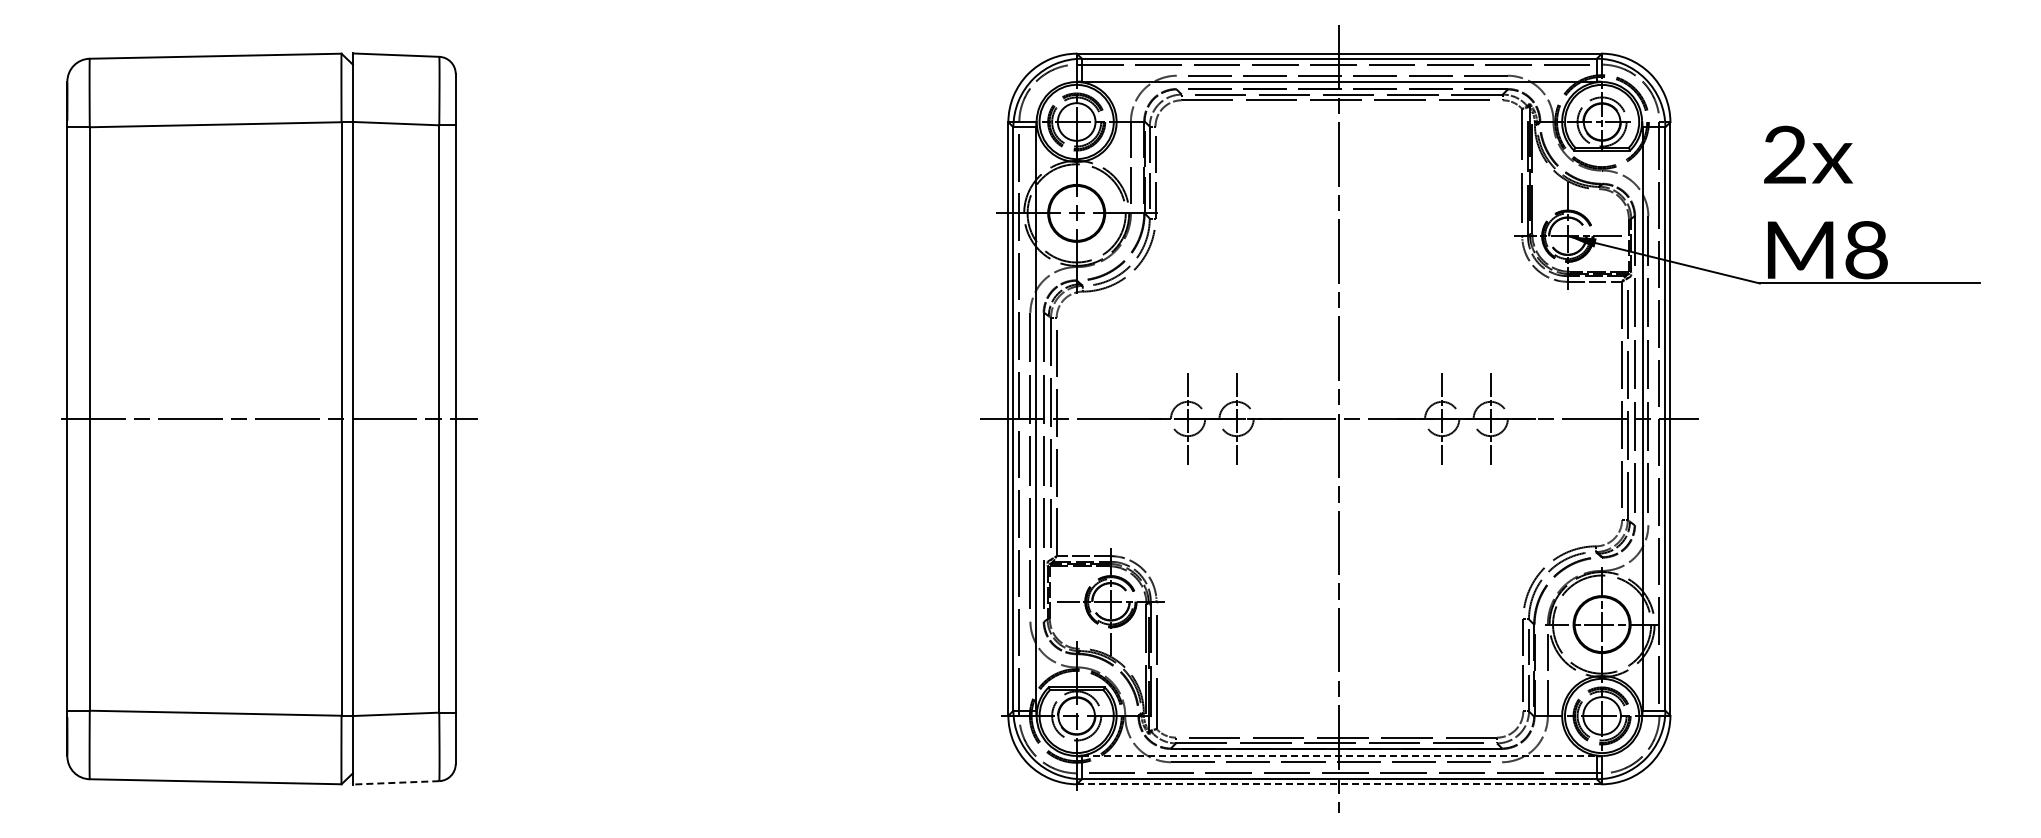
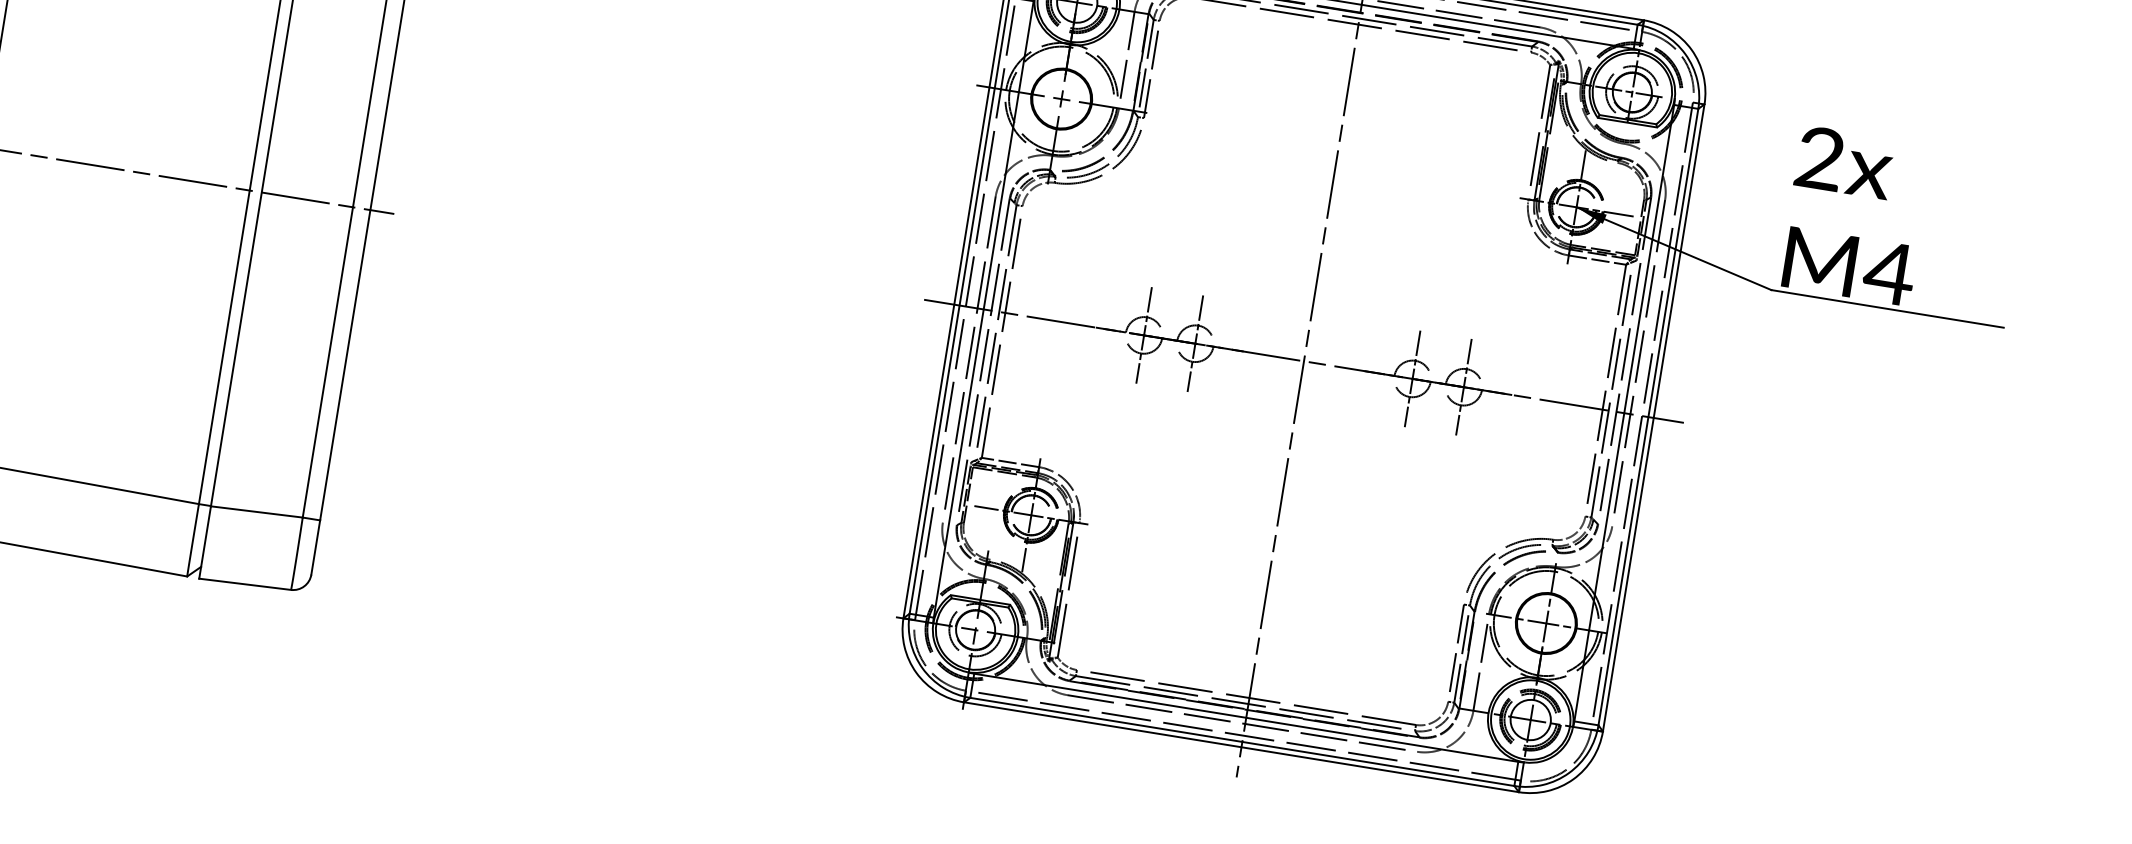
text: (1865, 250) -> (1888, 273), M8 -> M4
line: (1339, 756) -> (1246, 717), dashed -> solid
line: (395, 782) -> (244, 583), dashed -> solid
line: (1339, 784) -> (1241, 747), dashed -> solid

